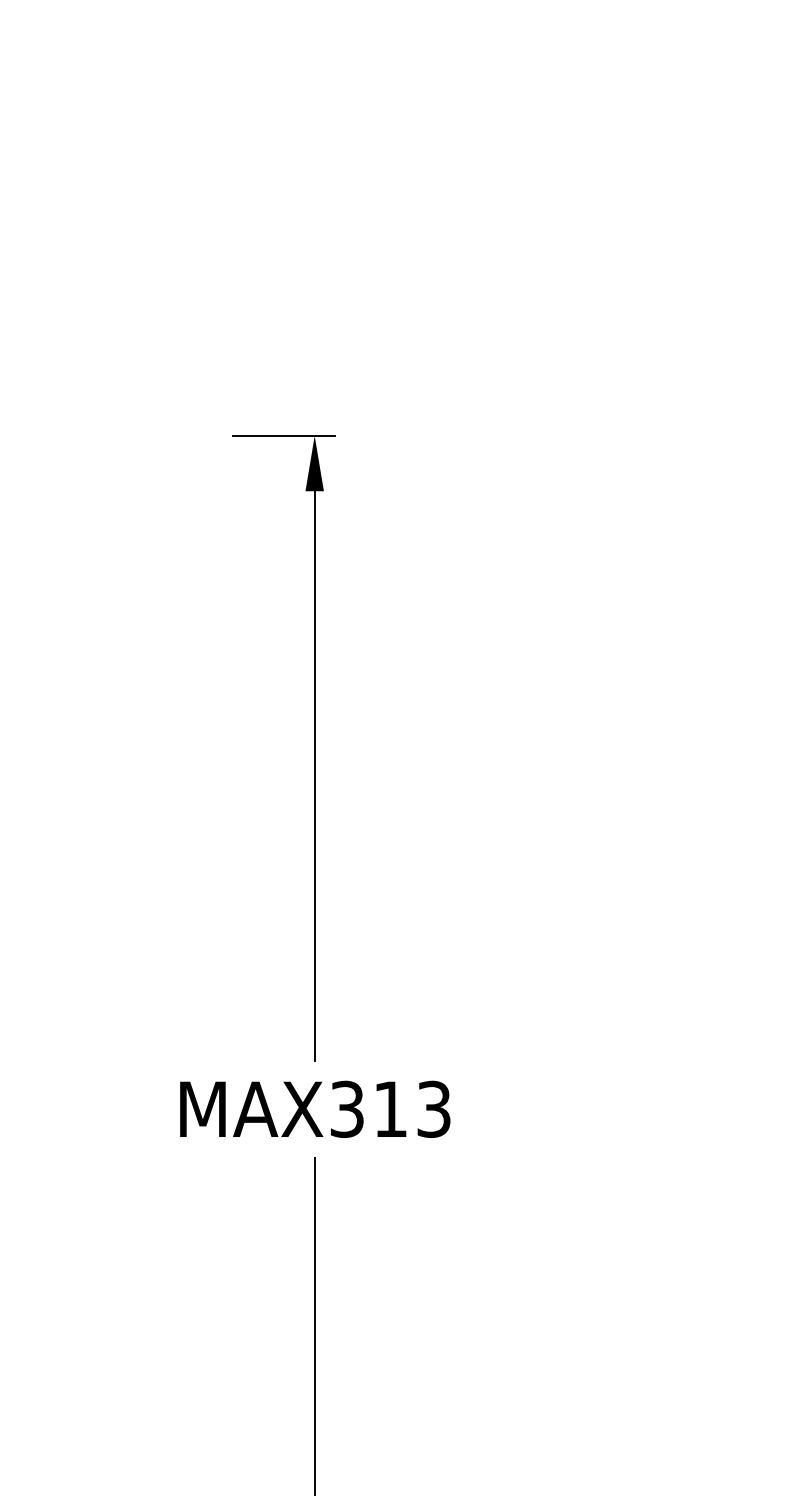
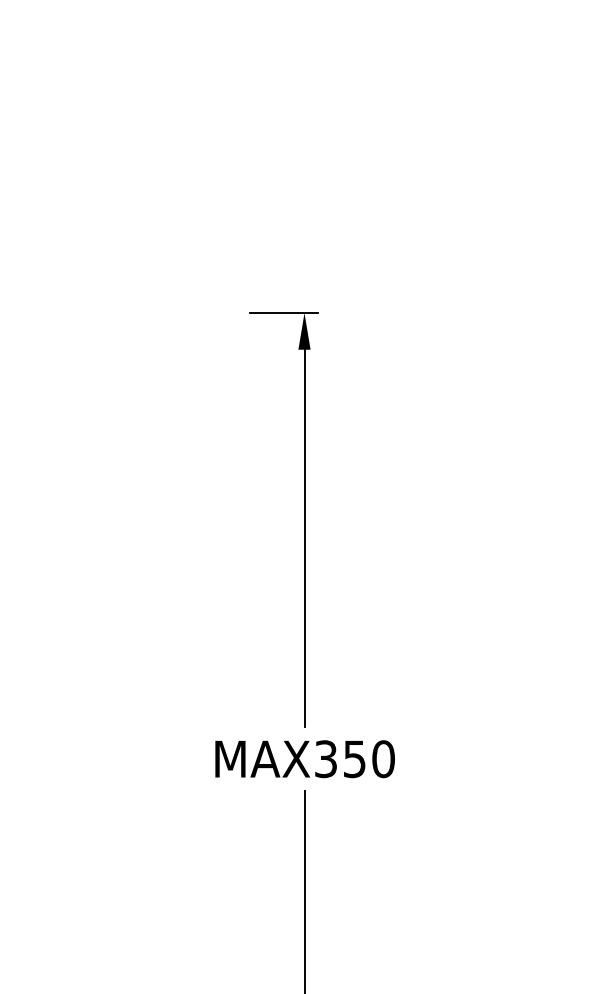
text: (412, 1109) -> (369, 759), MAX313 -> MAX350

